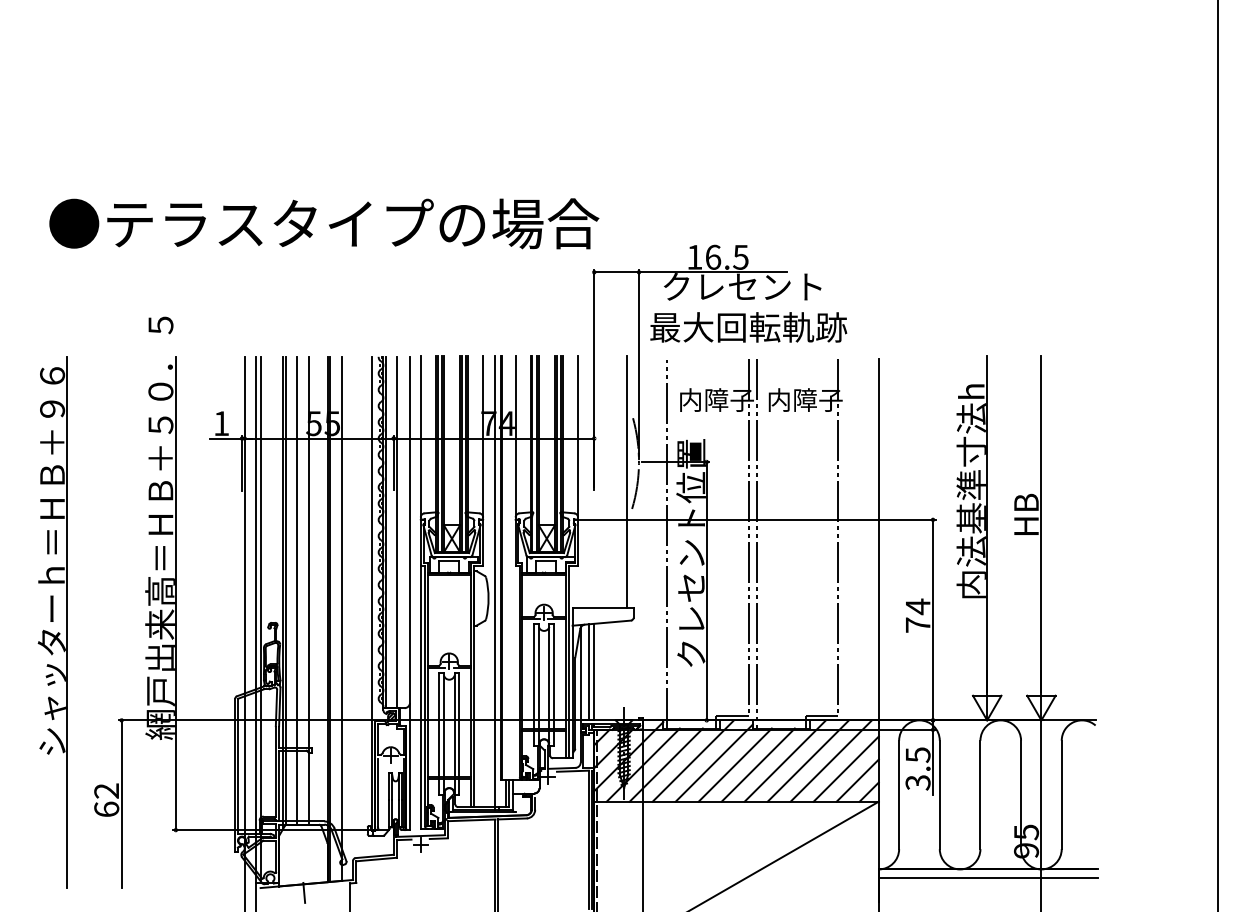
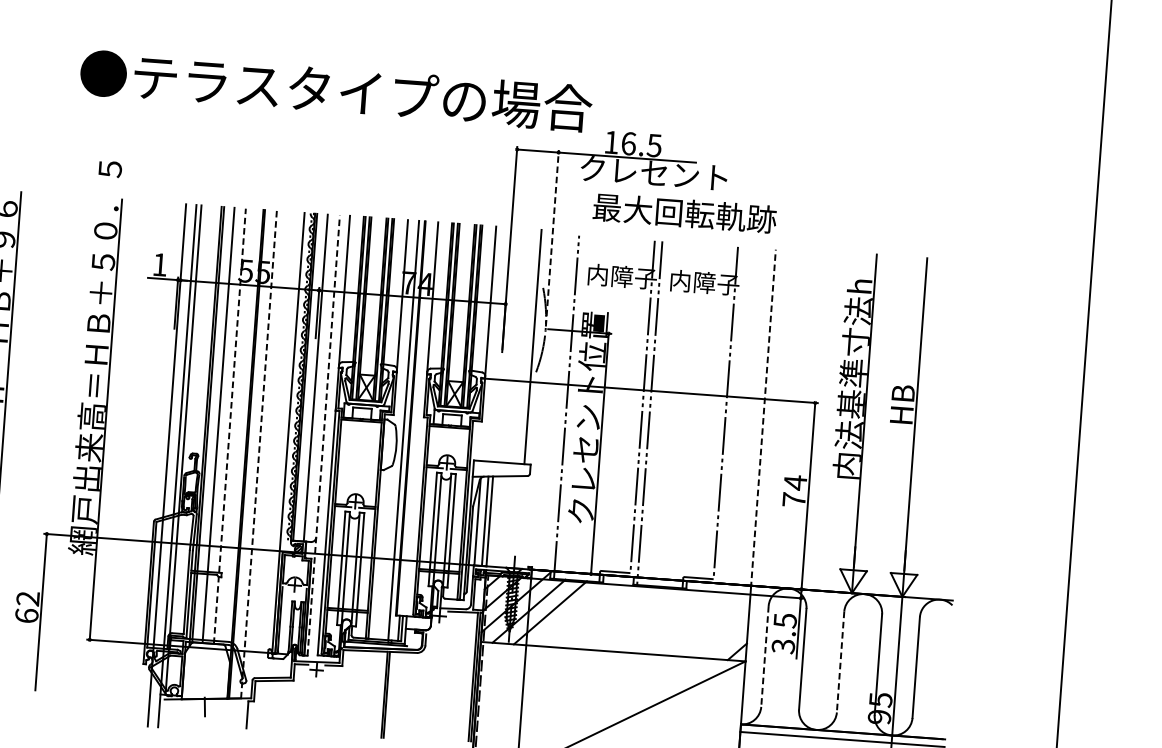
text: (324, 223) -> (336, 90), moved
text: (748, 327) -> (684, 213), moved
line: (638, 364) -> (551, 238), solid -> dashed
line: (878, 540) -> (763, 418), solid -> dashed
line: (308, 590) -> (229, 425), solid -> dashed
line: (410, 593) -> (324, 435), solid -> dashed
line: (342, 618) -> (259, 454), solid -> dashed
line: (693, 760) -> (576, 610), removed
line: (785, 760) -> (661, 616), removed
line: (808, 760) -> (683, 618), removed
line: (830, 760) -> (703, 619), removed
line: (713, 762) -> (594, 613), removed
line: (734, 764) -> (613, 616), removed
line: (757, 764) -> (635, 618), removed
line: (845, 768) -> (716, 628), removed
line: (857, 780) -> (727, 640), removed
line: (899, 795) -> (765, 657), solid -> dashed
line: (980, 795) -> (840, 662), solid -> dashed

